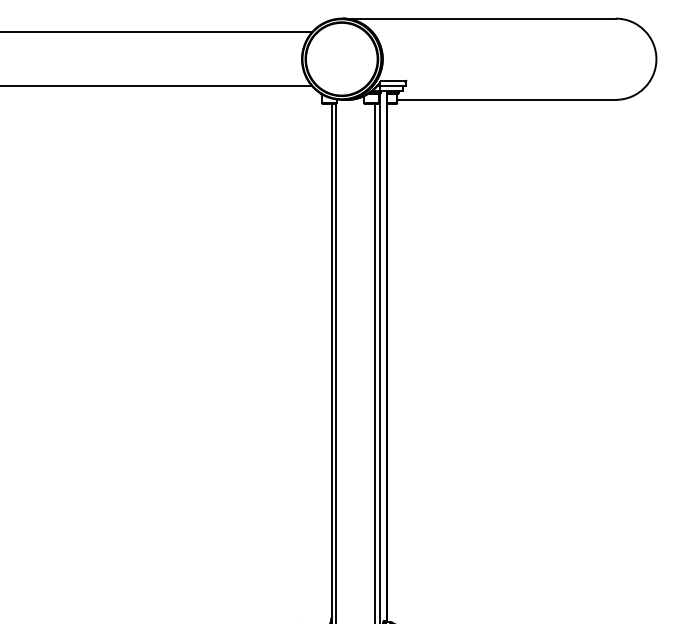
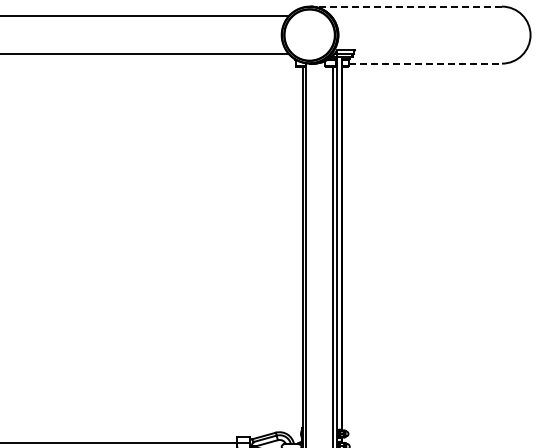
line: (479, 18) -> (406, 6), solid -> dashed
line: (506, 99) -> (425, 63), solid -> dashed

